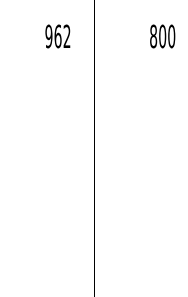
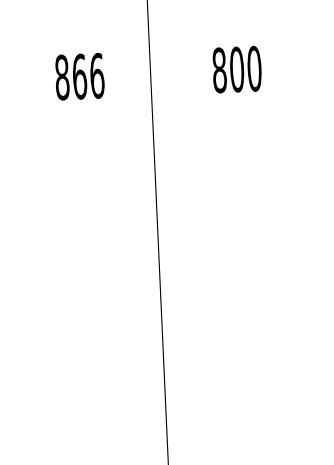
text: (57, 36) -> (78, 76), 962 -> 866
text: (162, 36) -> (236, 69), moved

